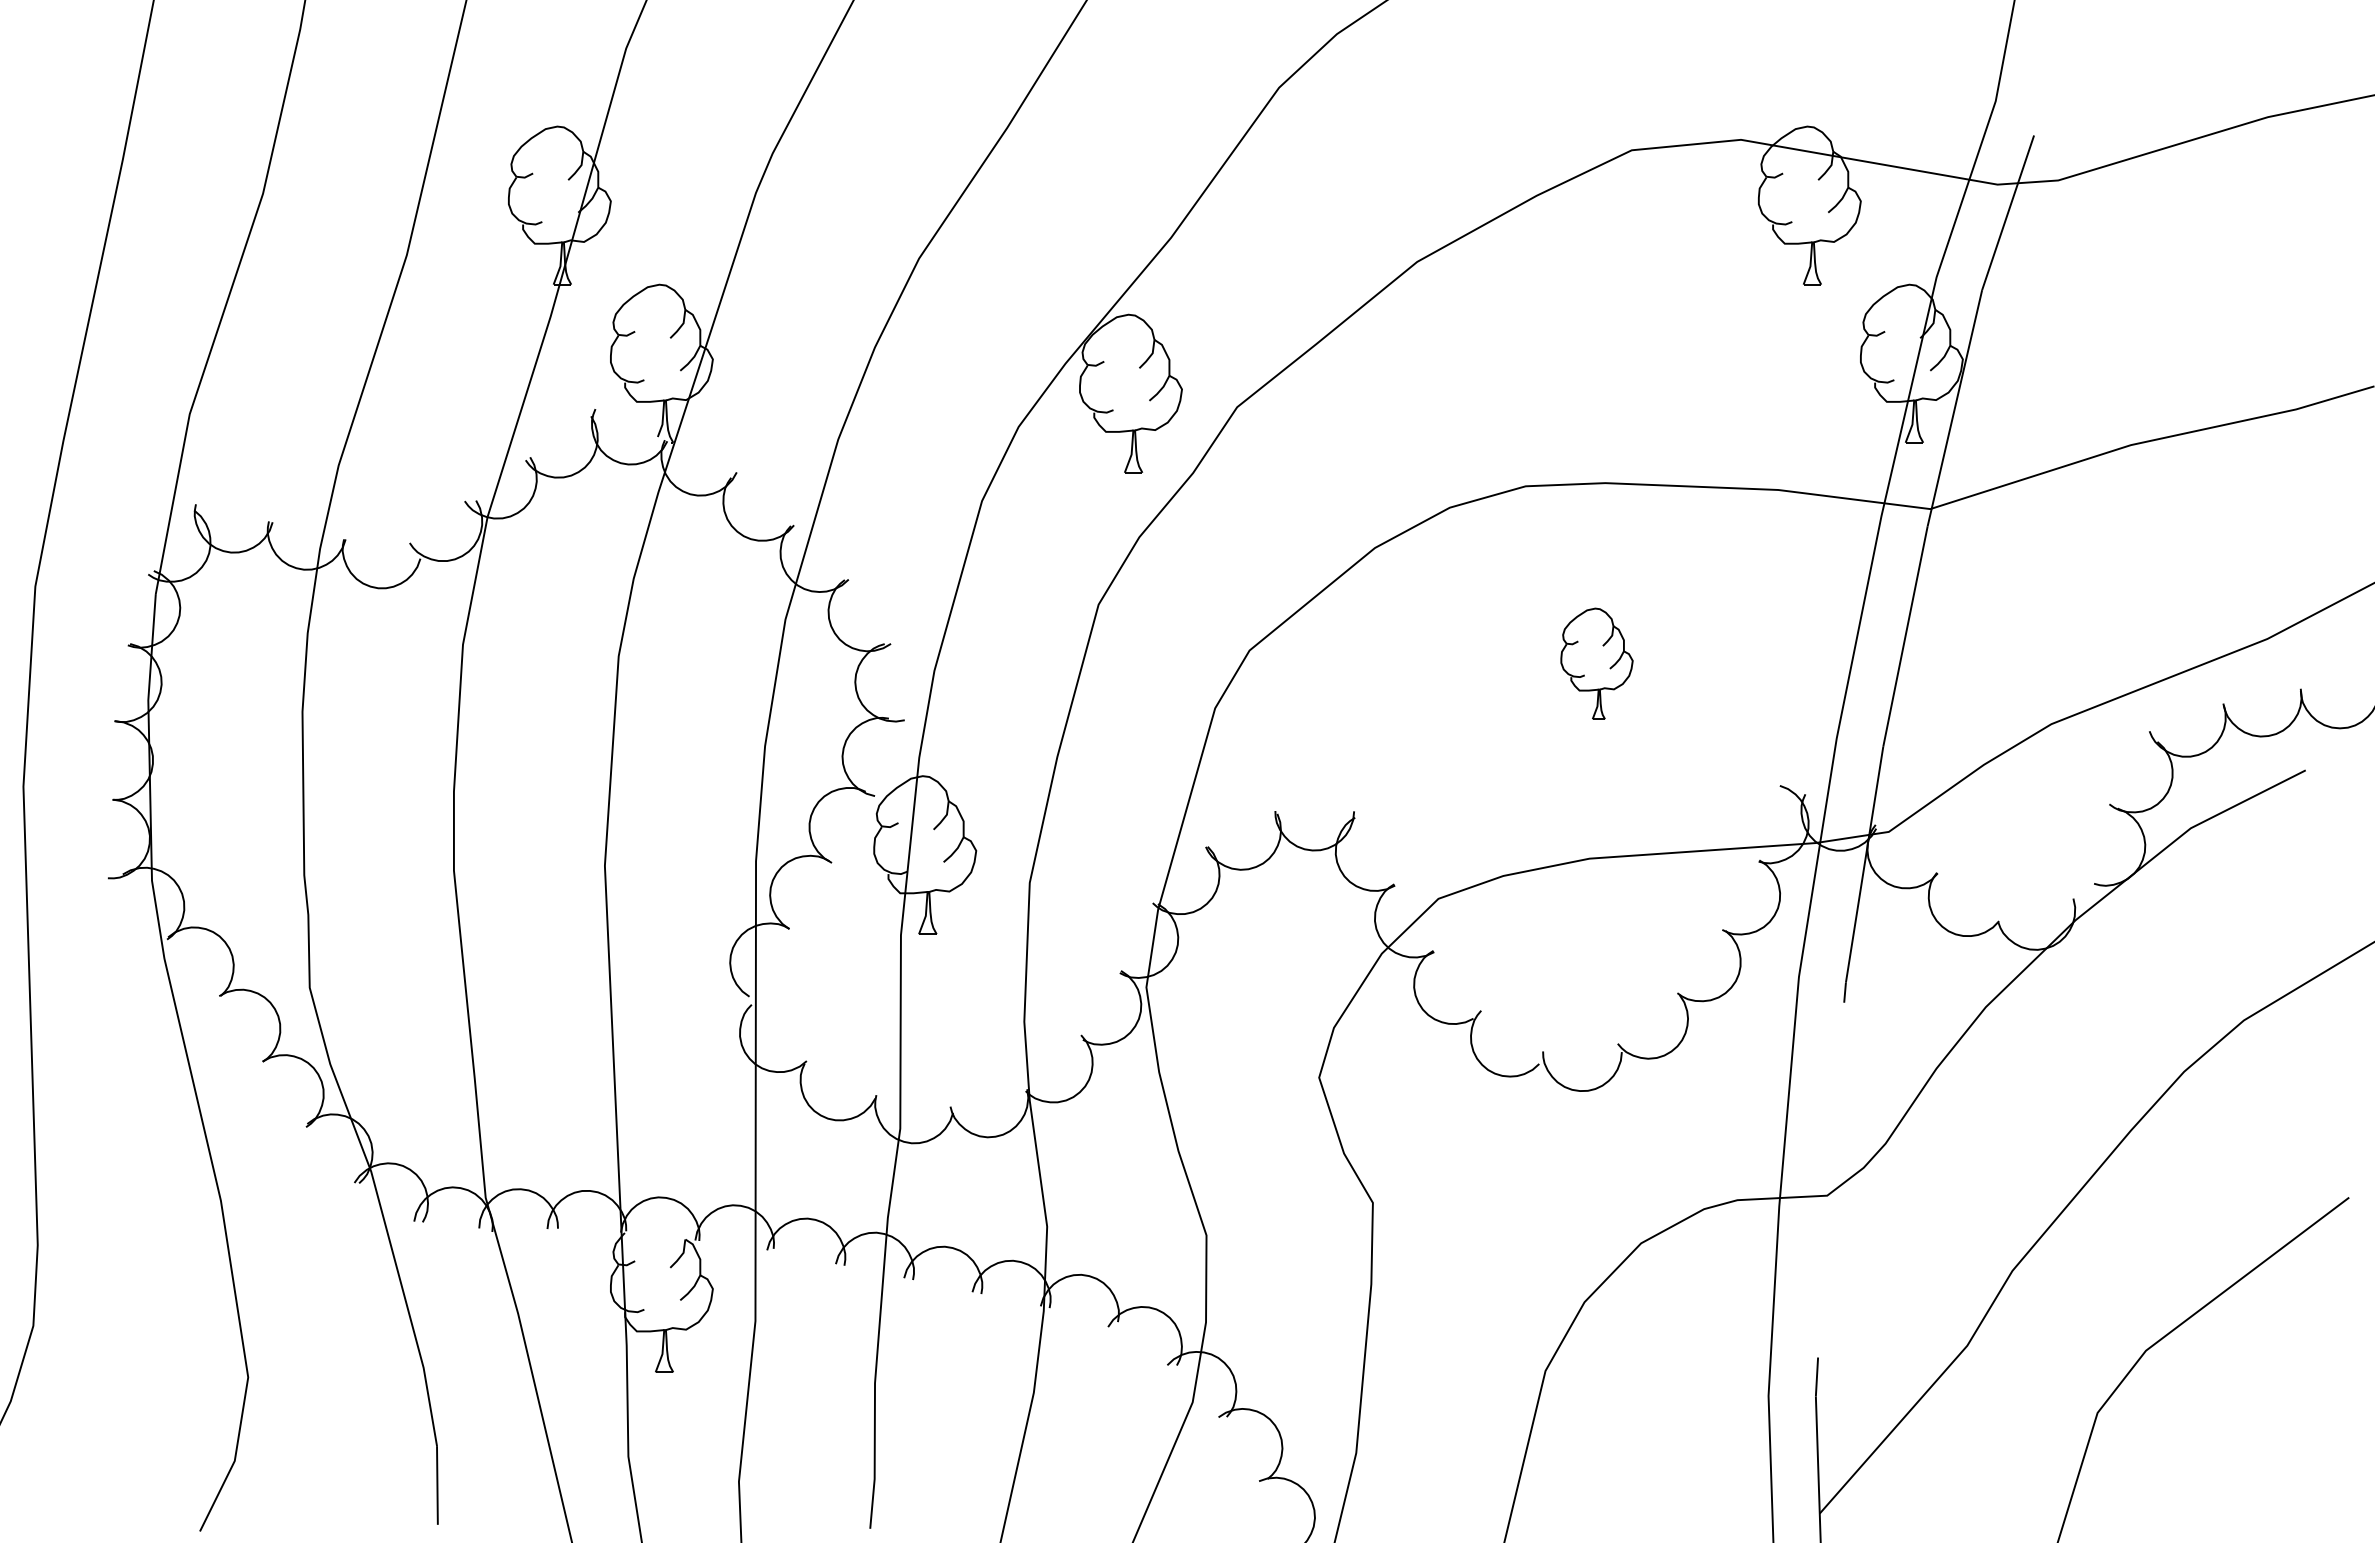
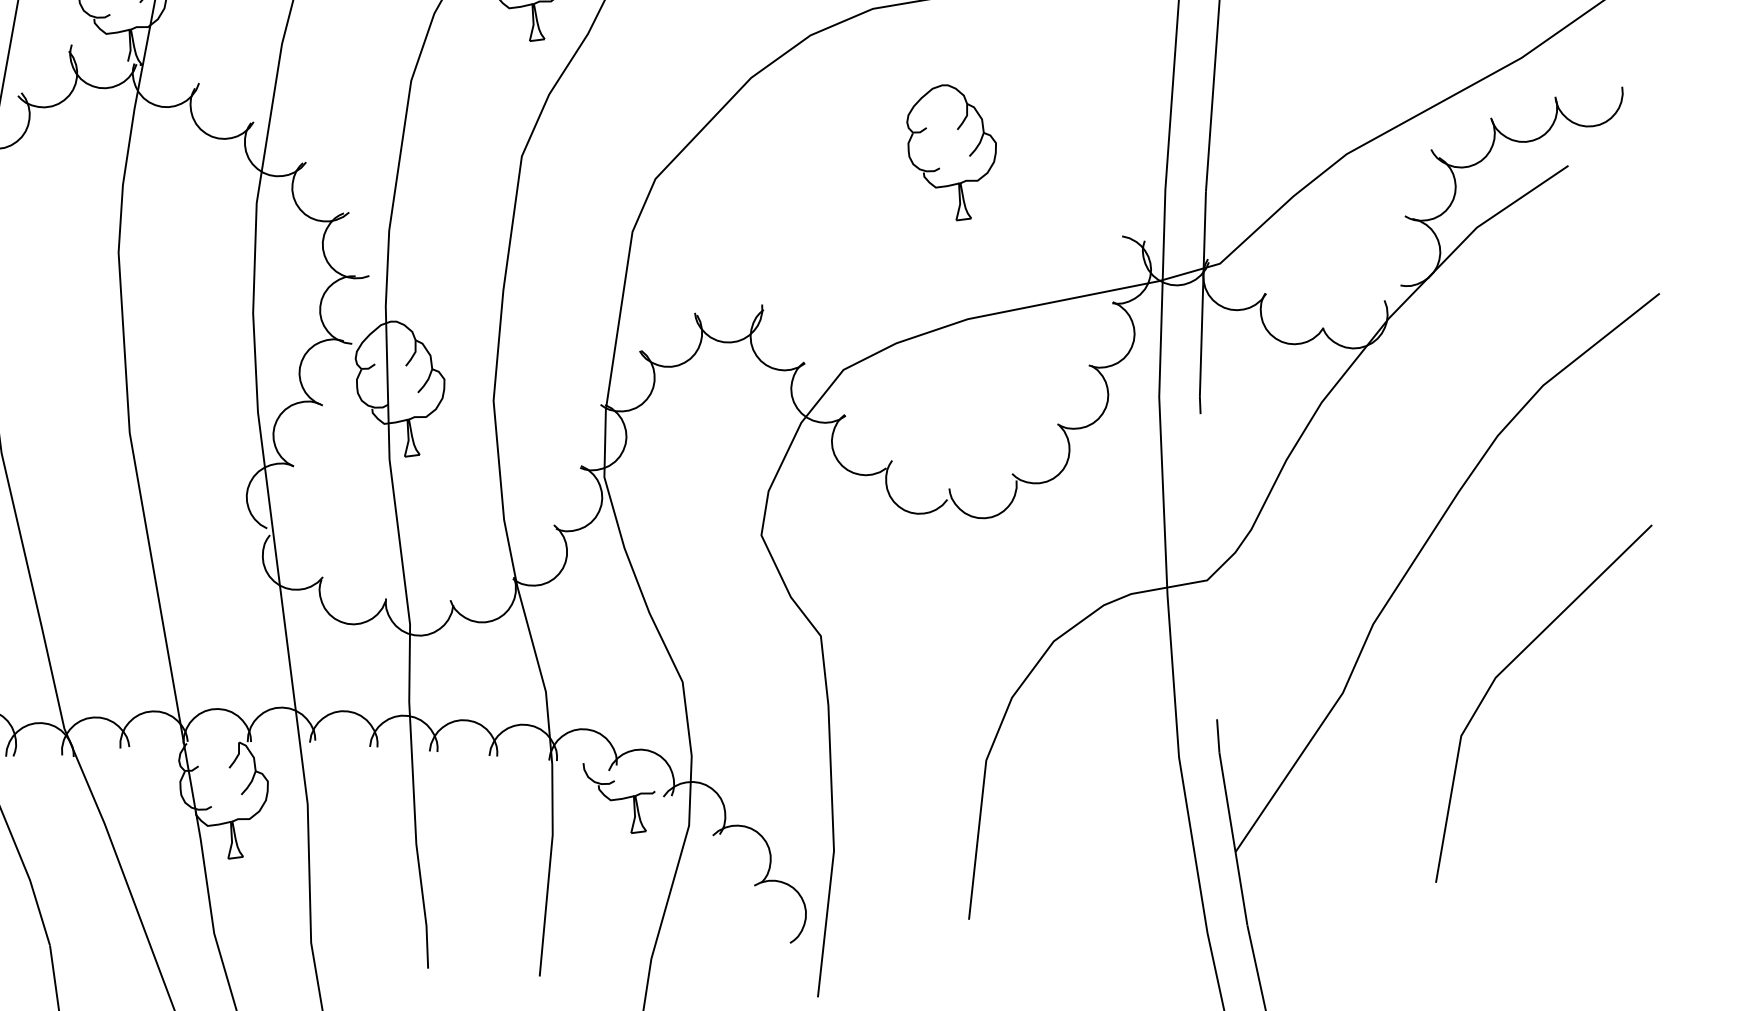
part: (1596, 663) -> (952, 152), size x1.43
part: (1118, 1358) -> (621, 796), added

